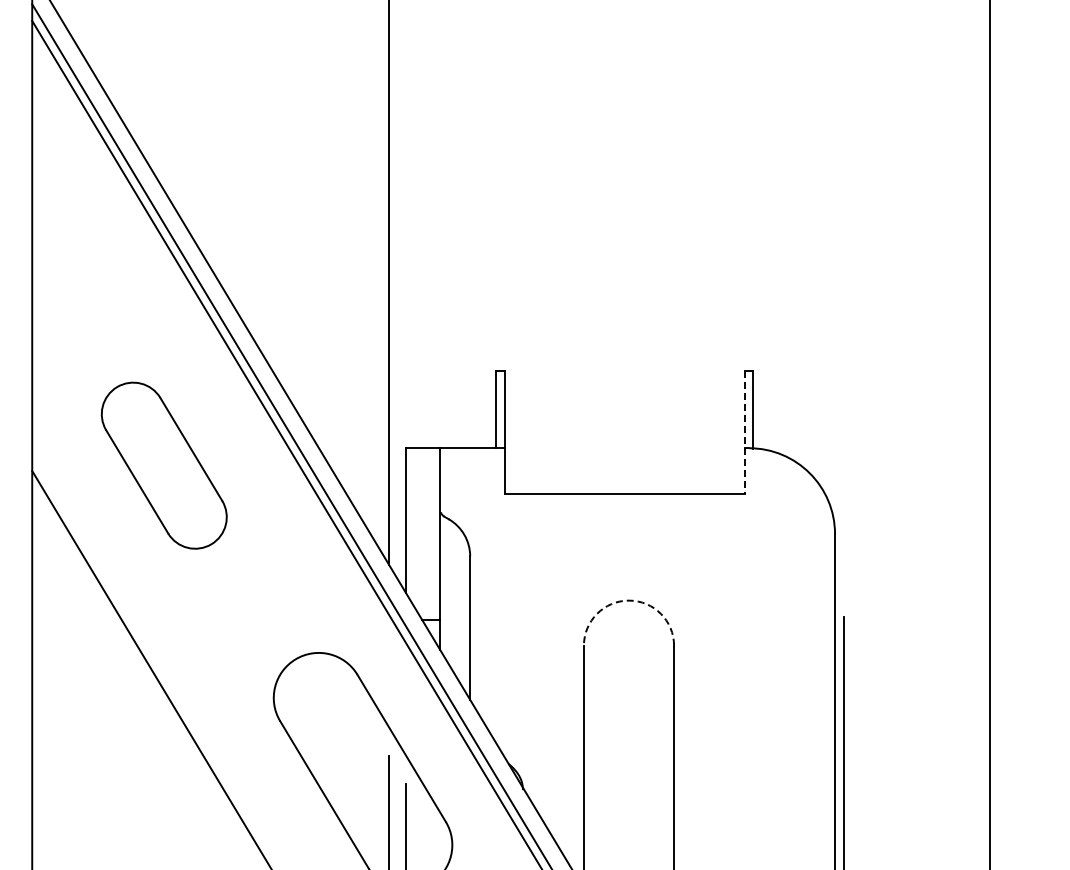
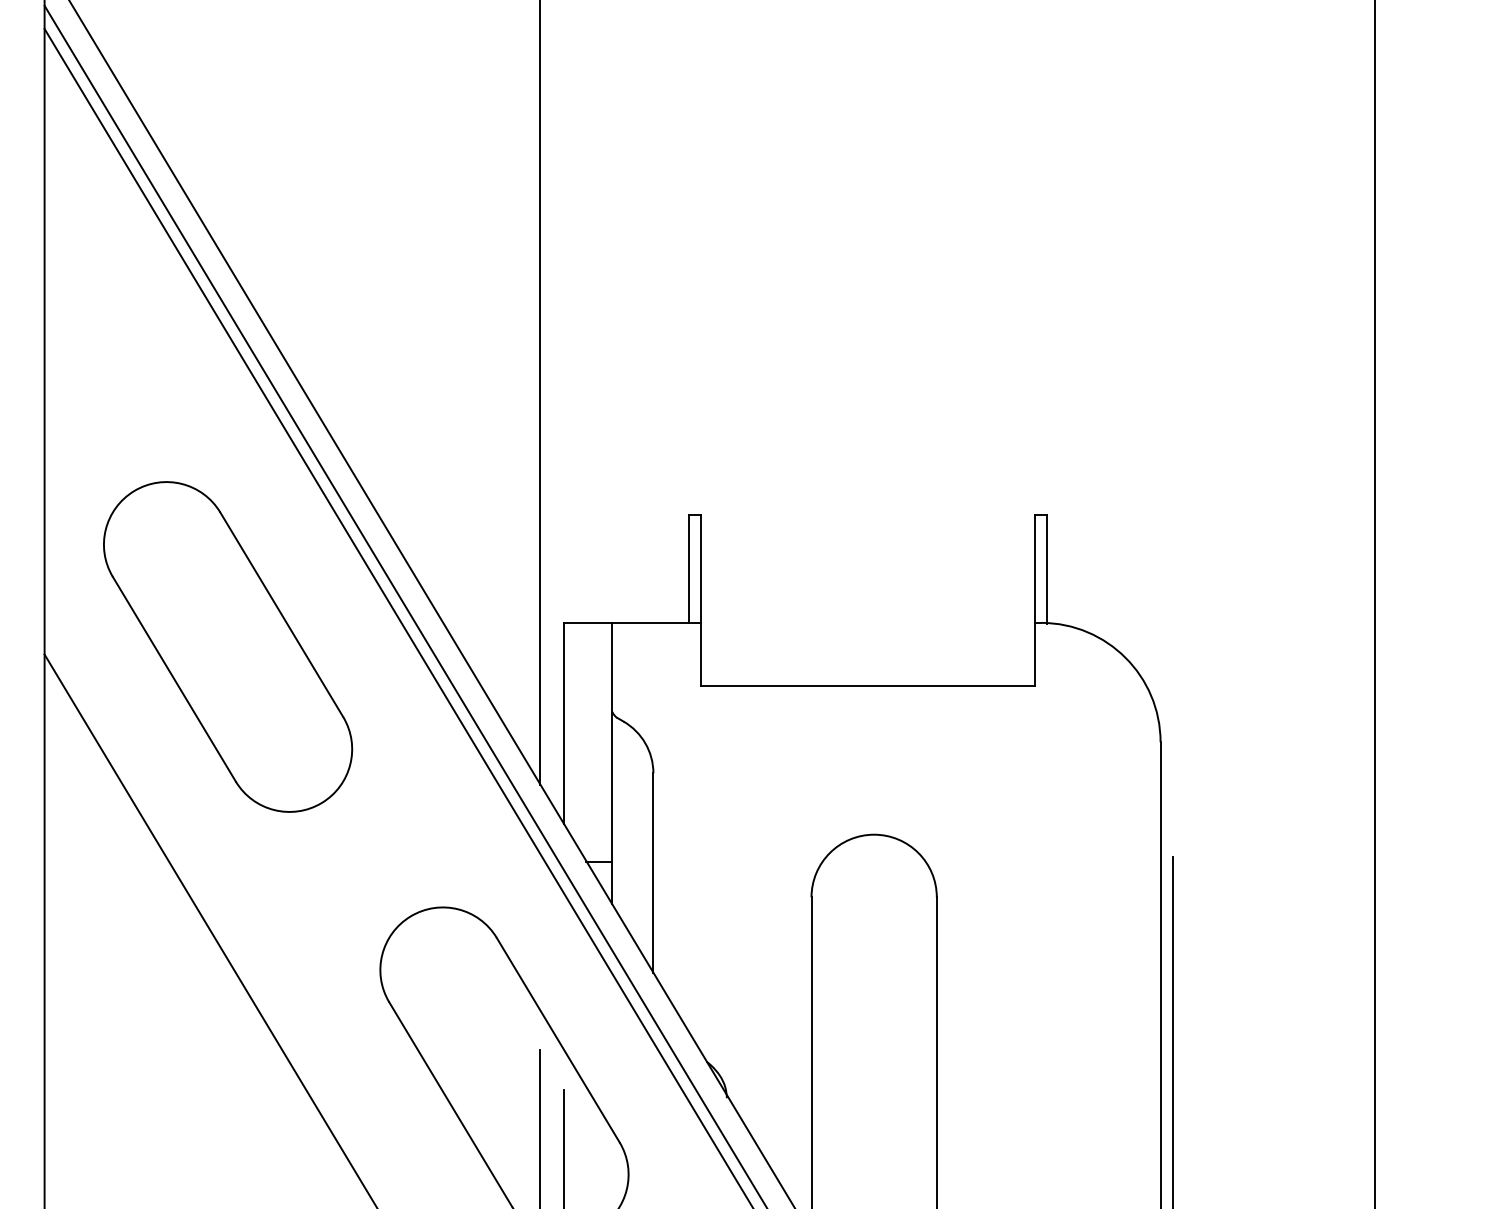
line: (744, 432) -> (1034, 601), dashed -> solid
part: (164, 465) -> (228, 646), size x1.43
arc: (629, 600) -> (874, 834), dashed -> solid

